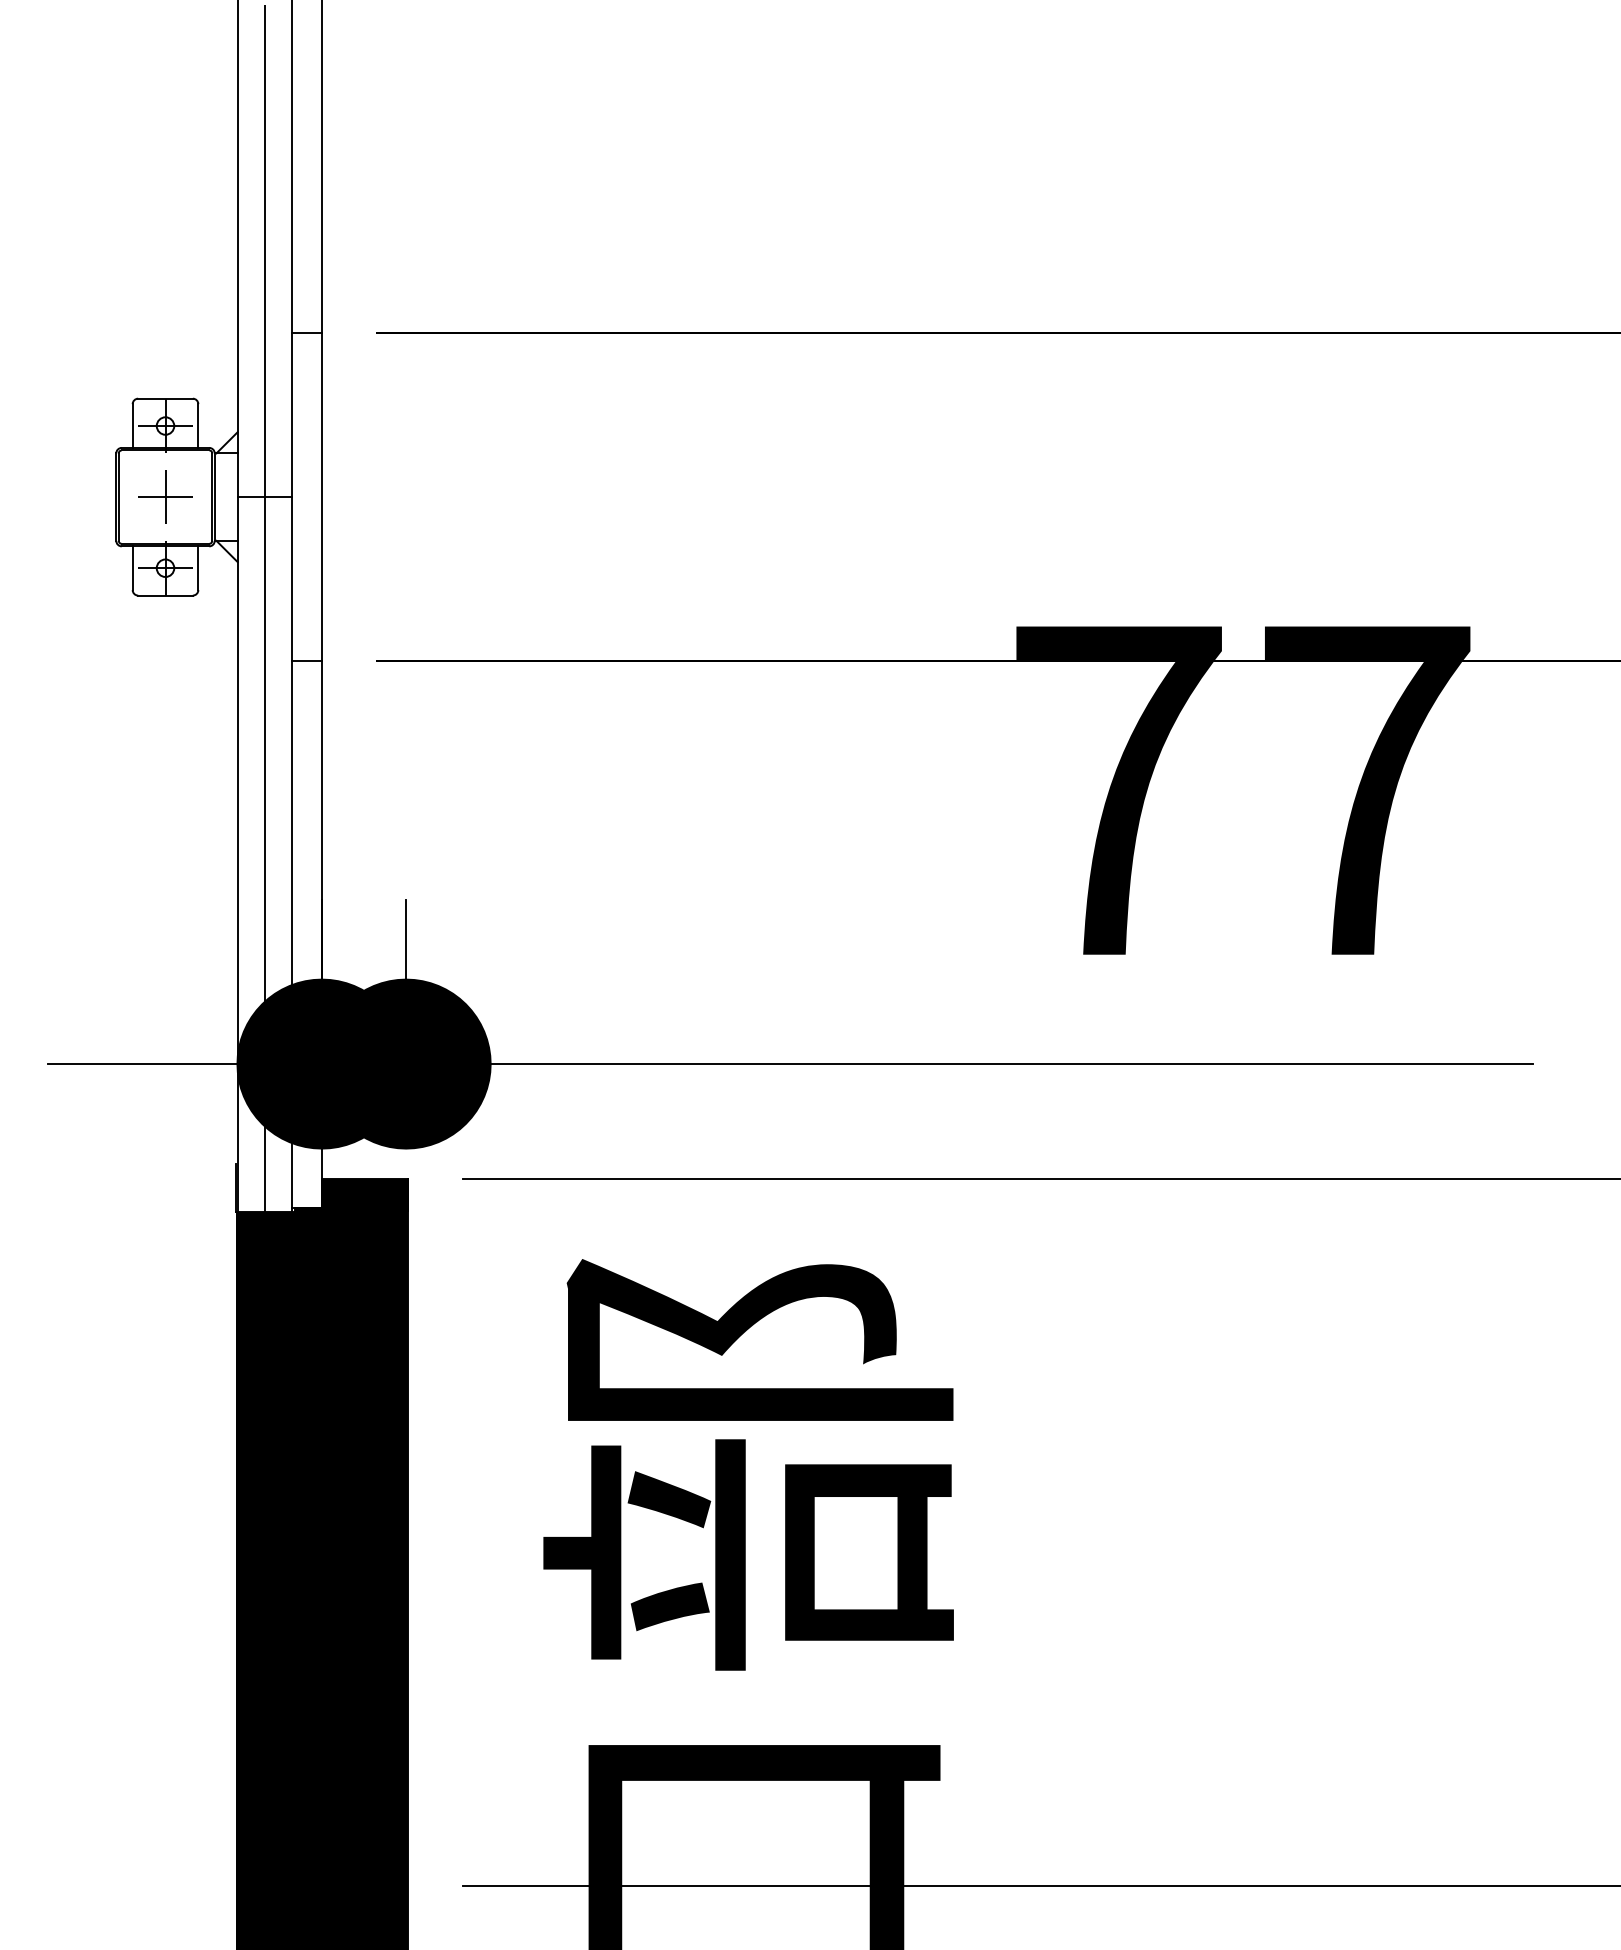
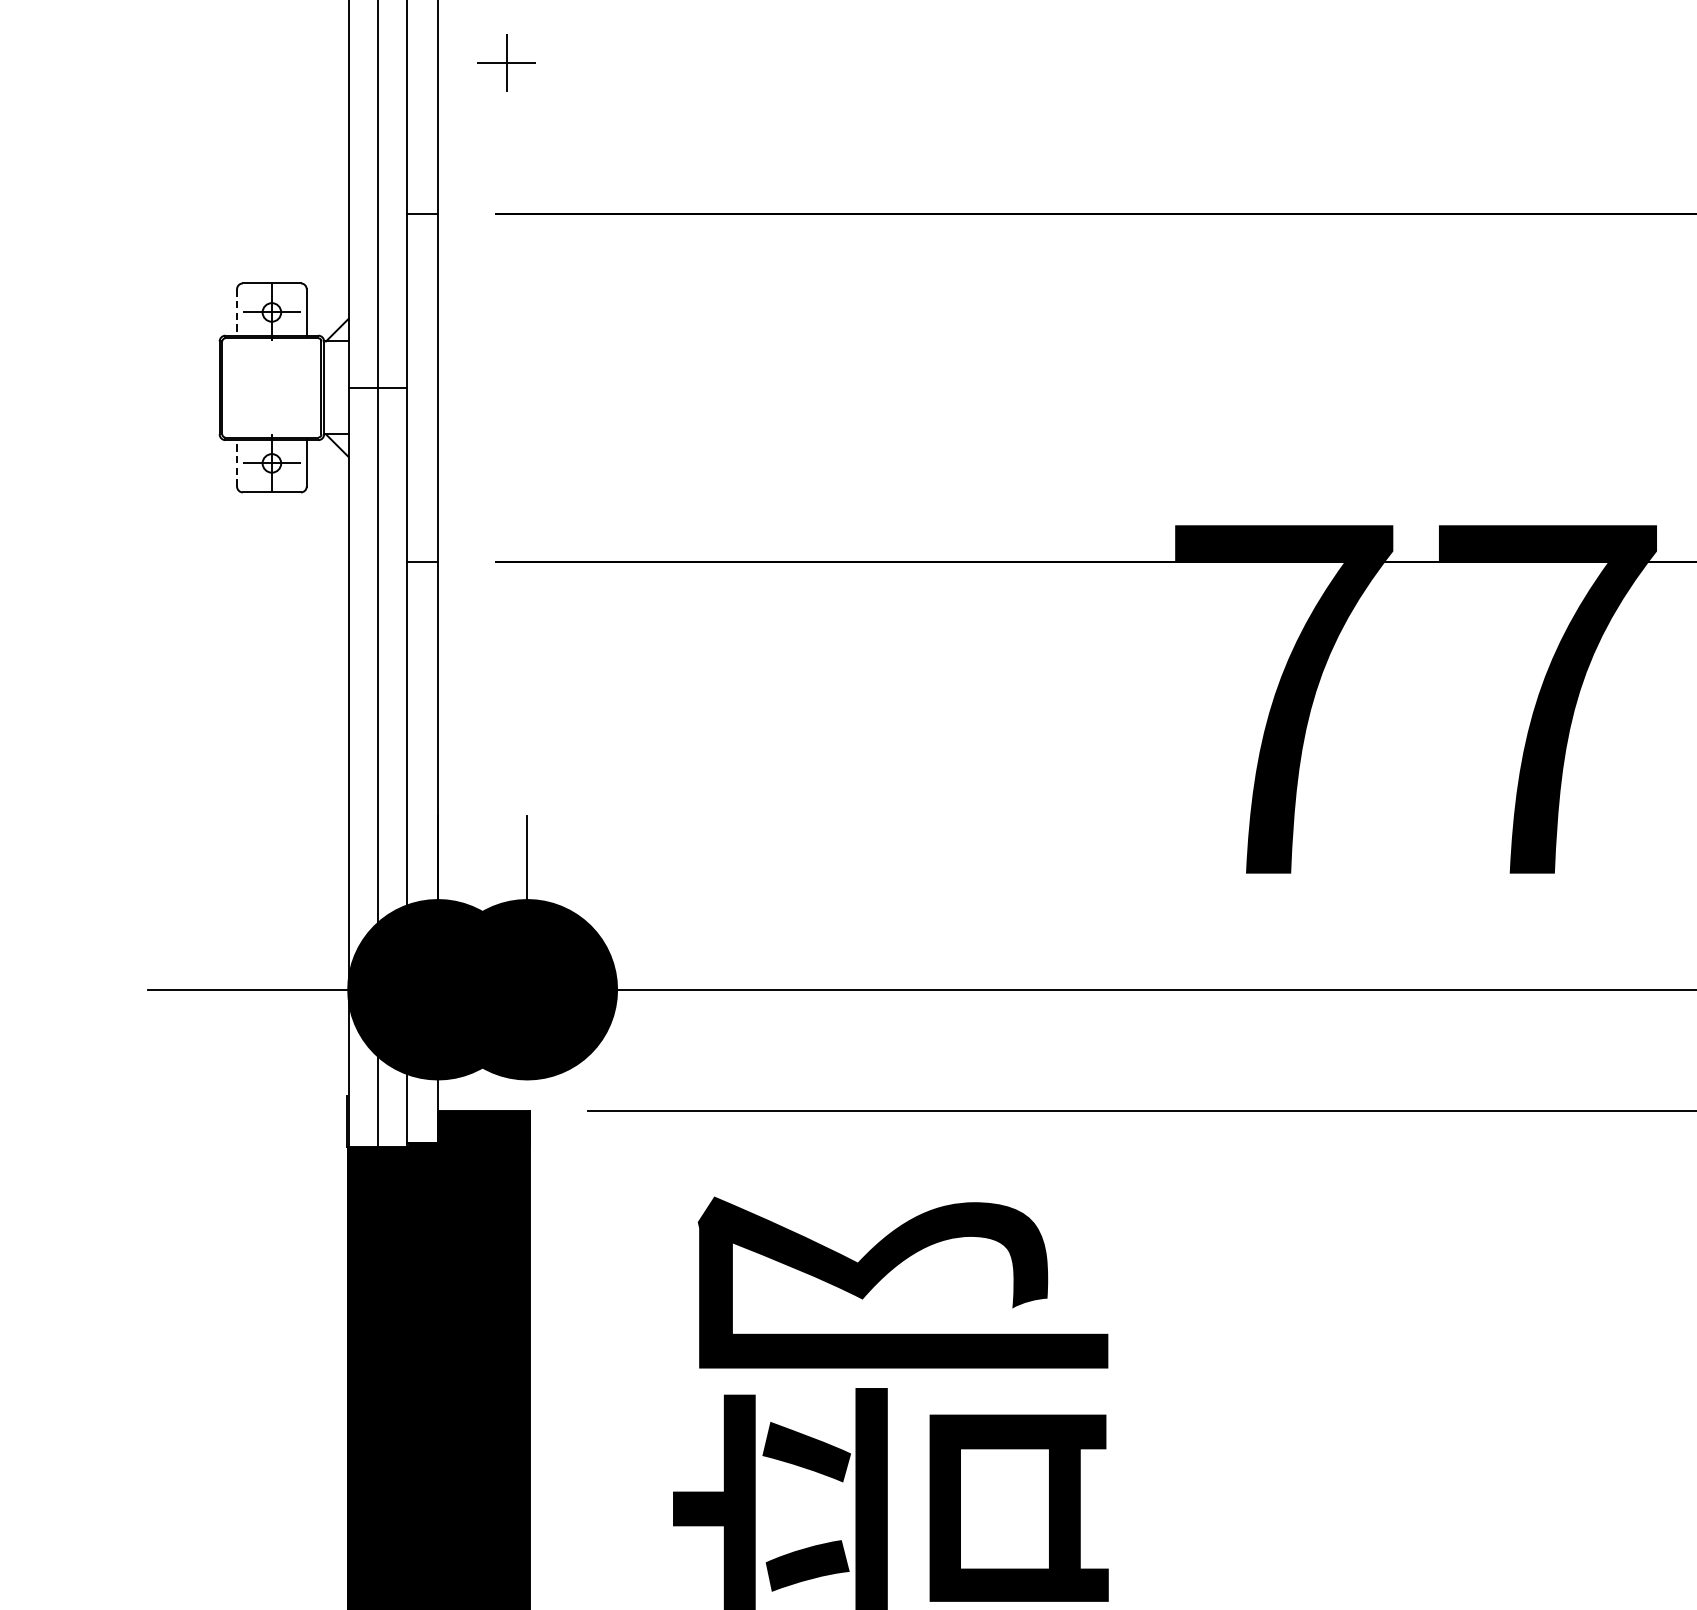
line: (132, 426) -> (236, 312), solid -> dashed
part: (165, 496) -> (506, 62), moved
line: (132, 568) -> (236, 463), solid -> dashed

